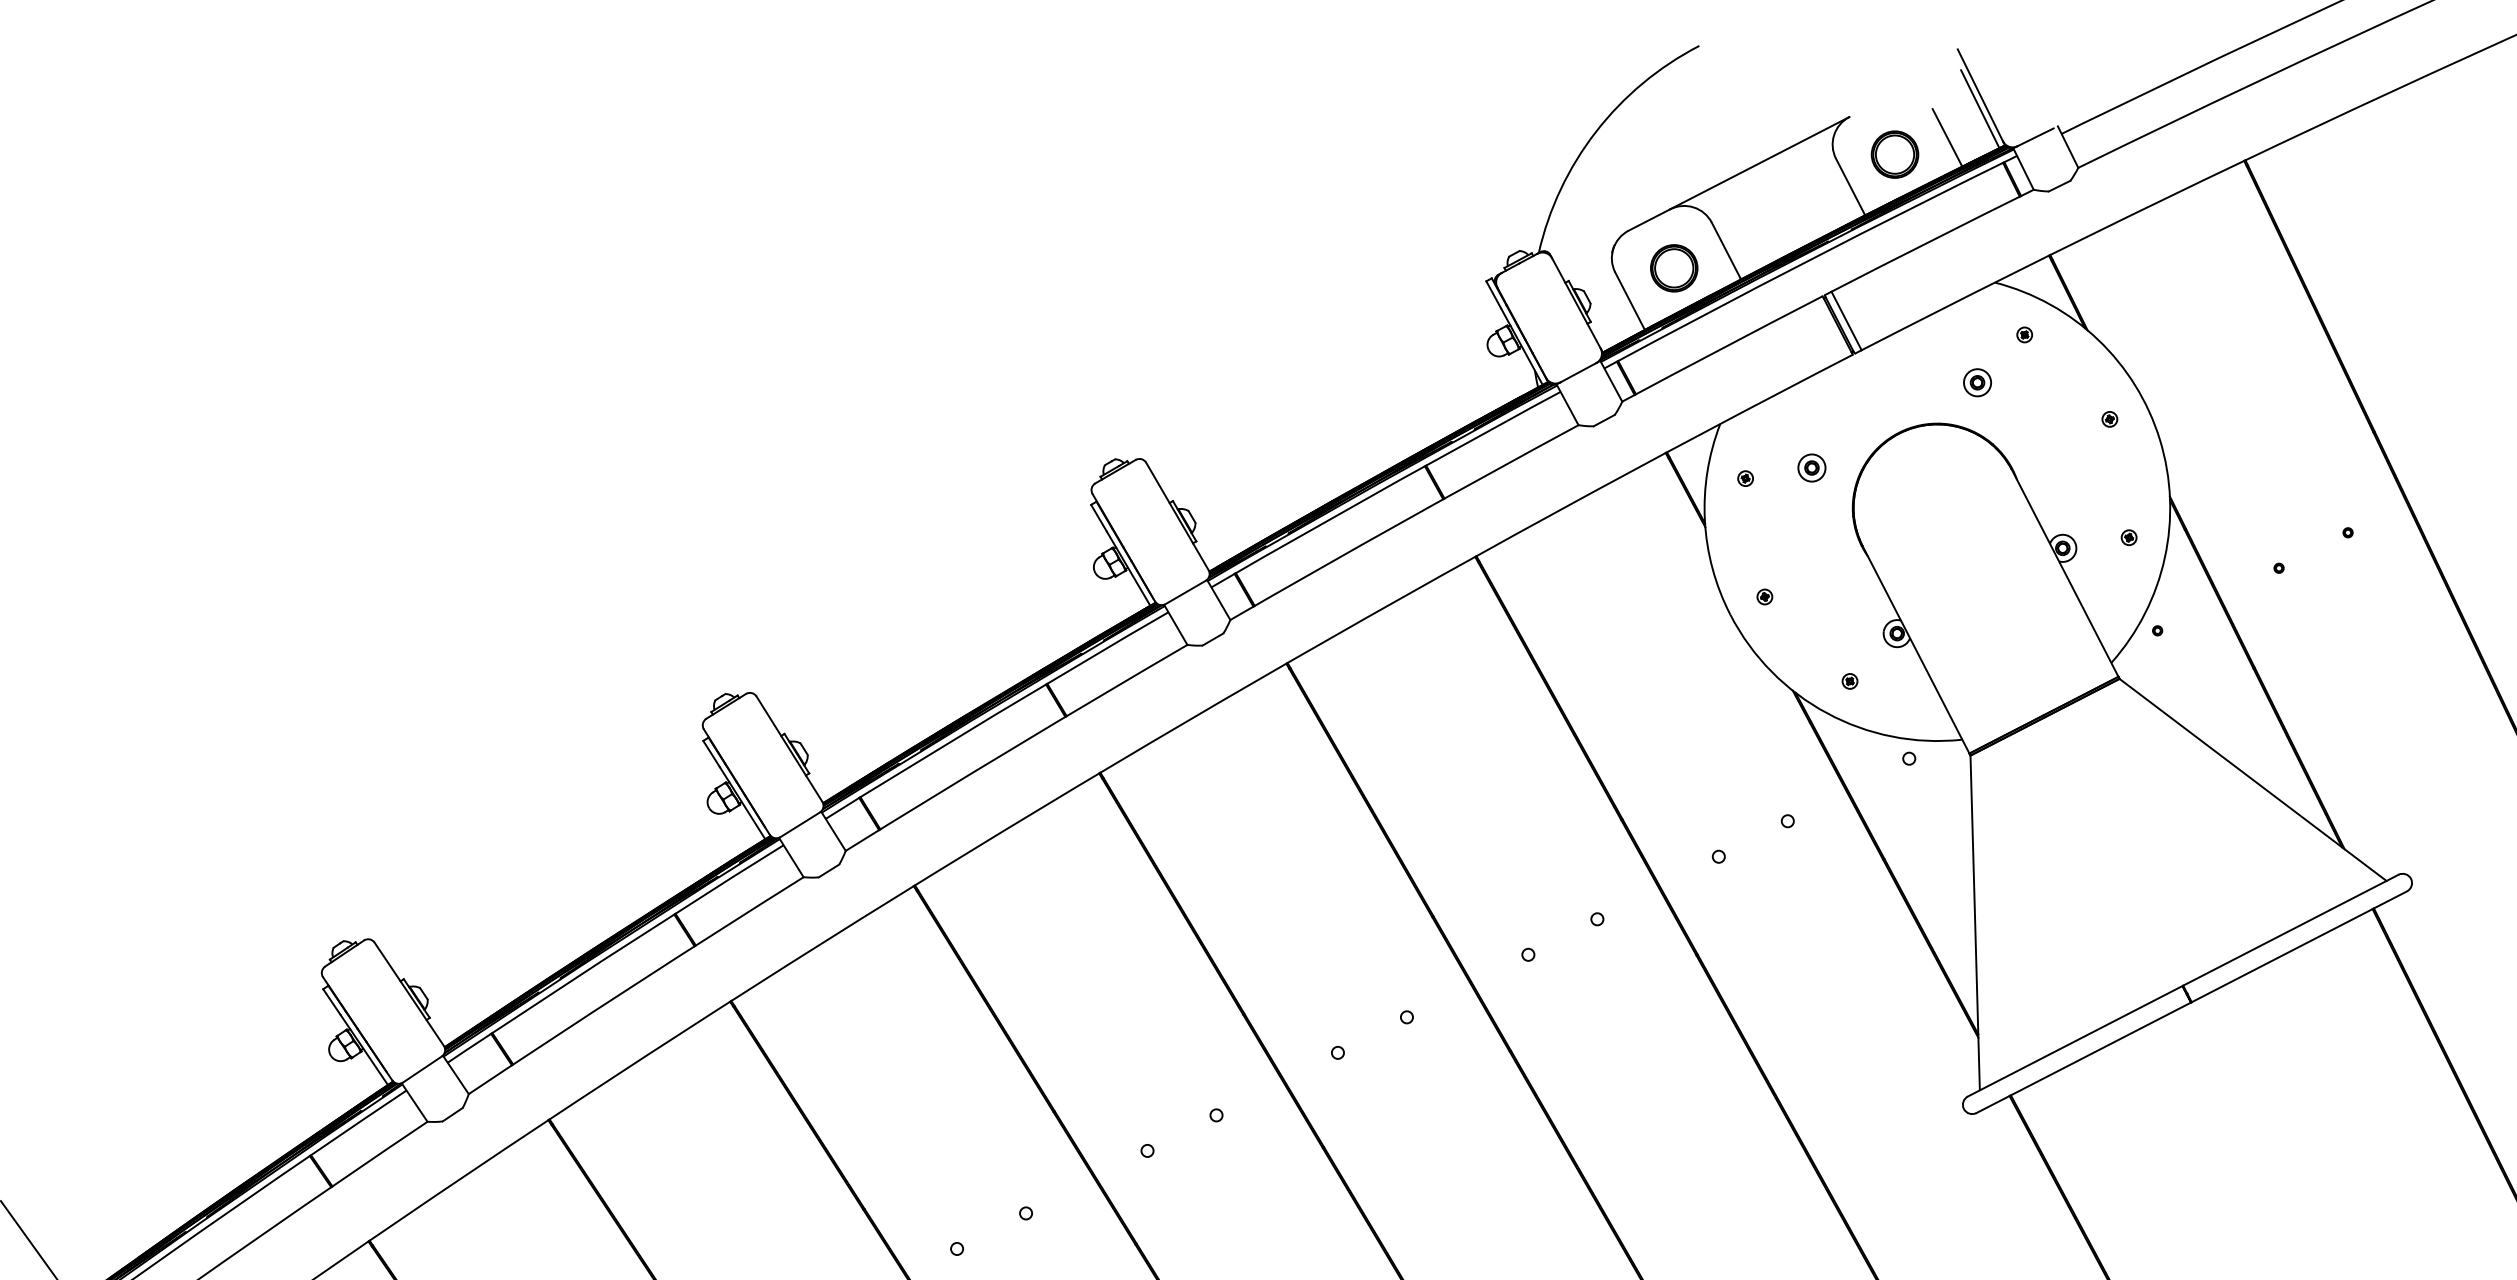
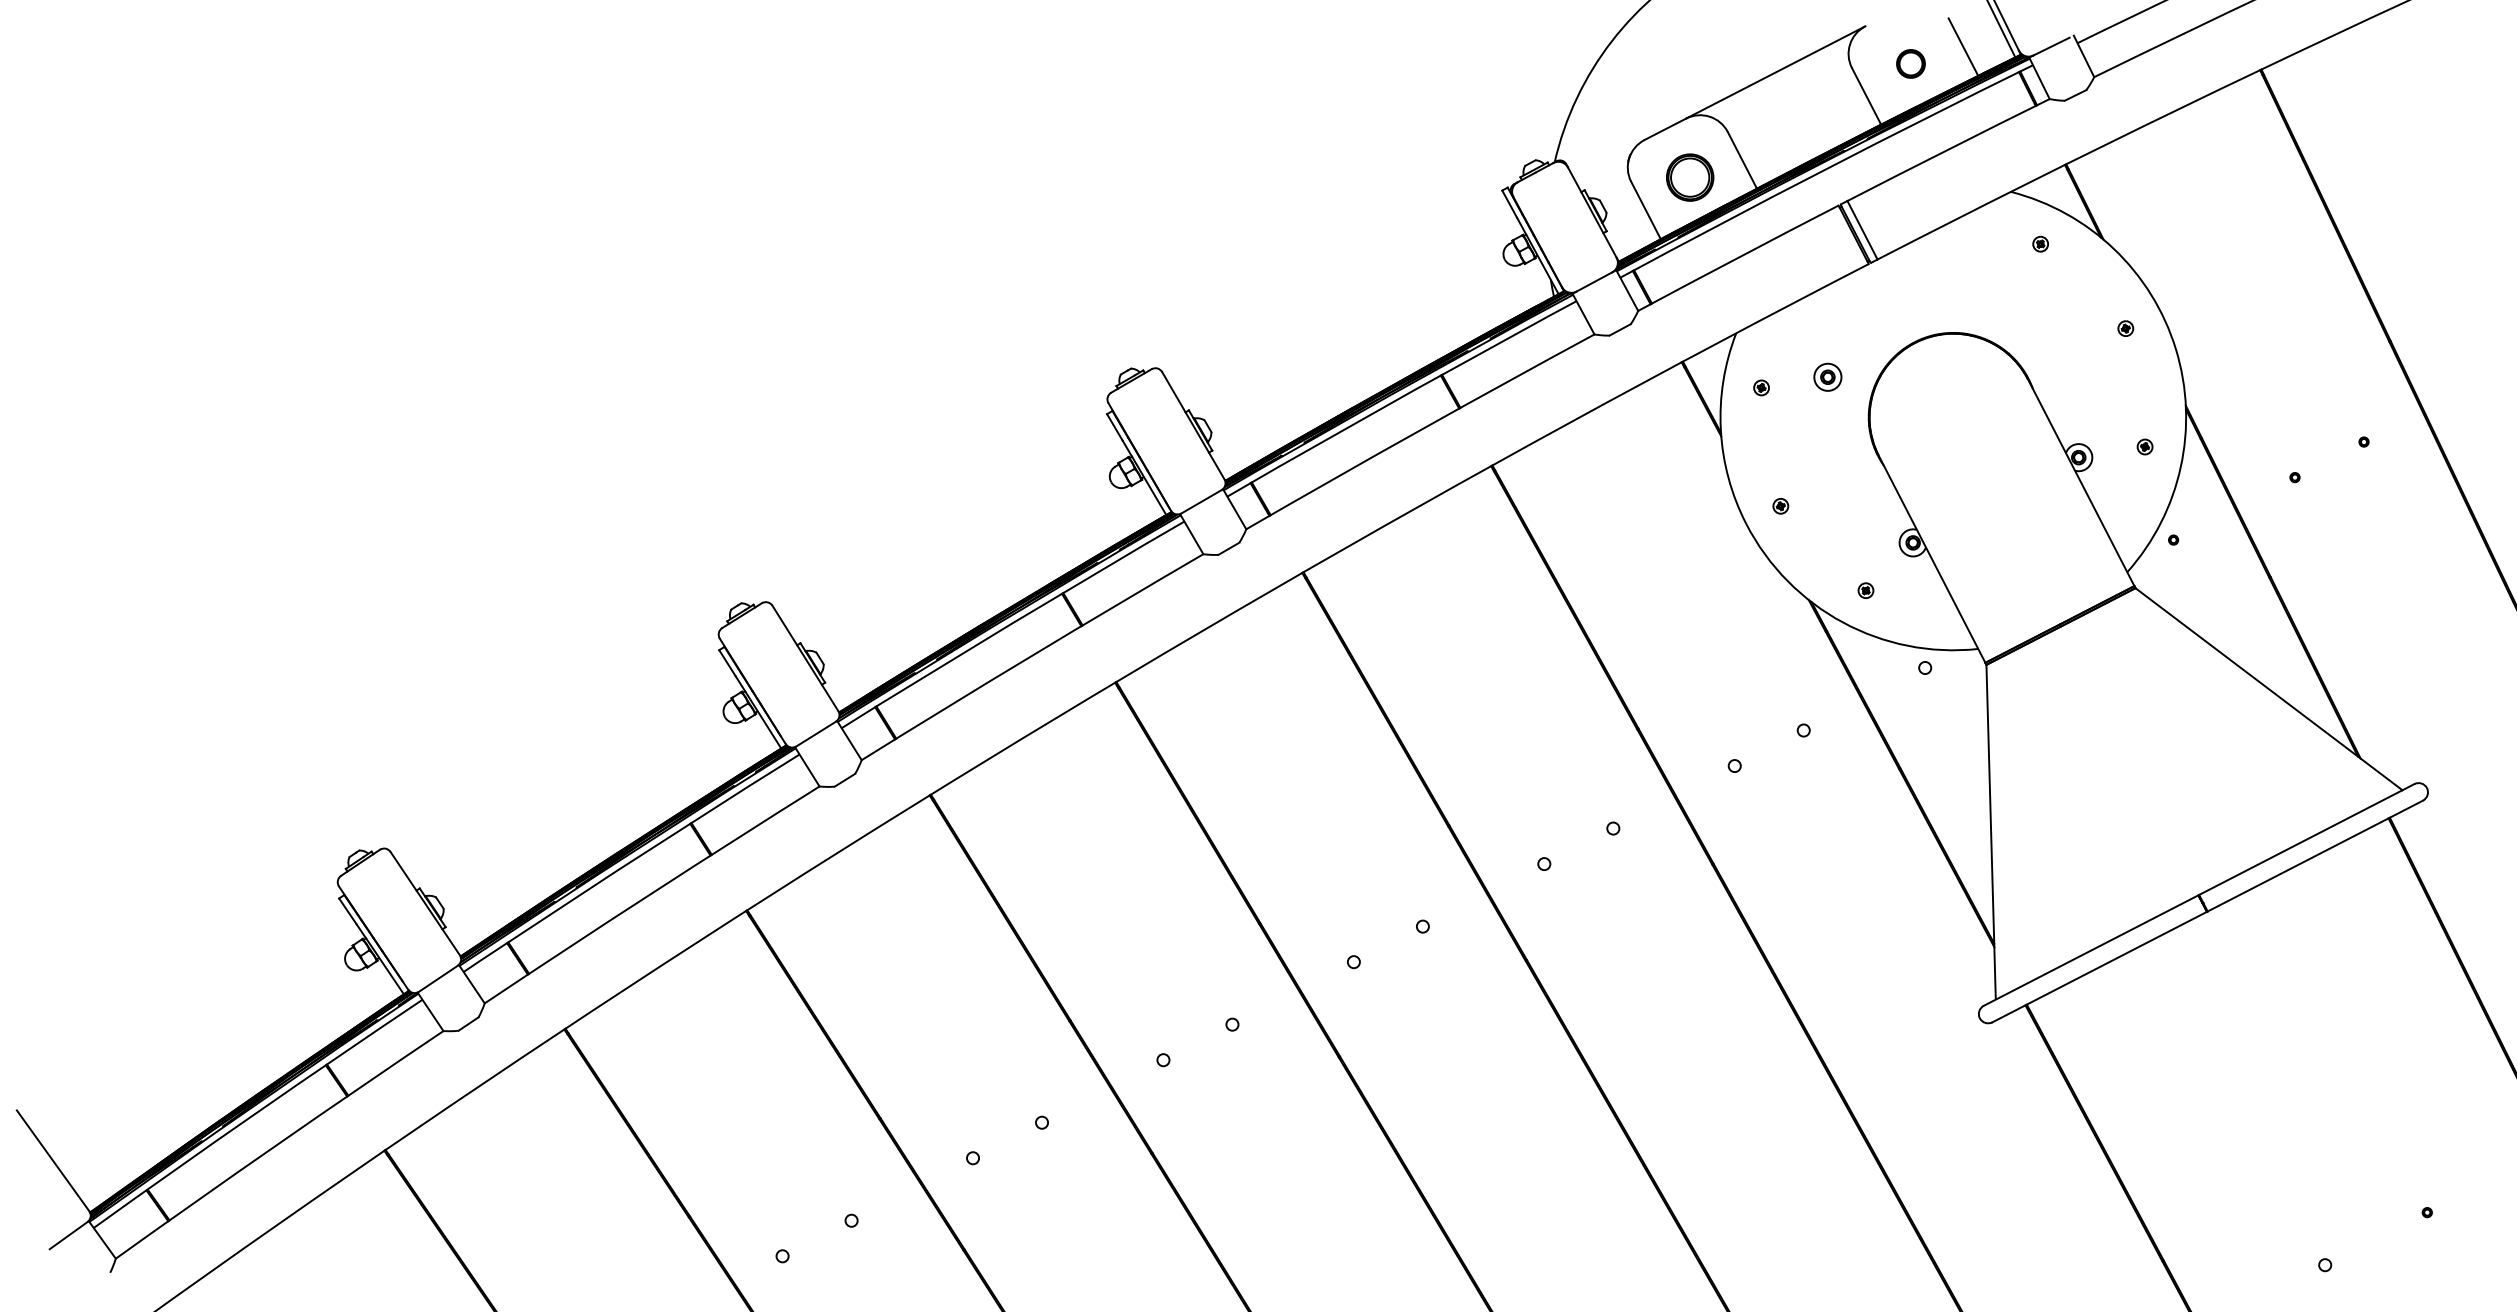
part: (1894, 154) -> (1910, 63), size x0.6
part: (1977, 382) -> (1993, 291), removed

